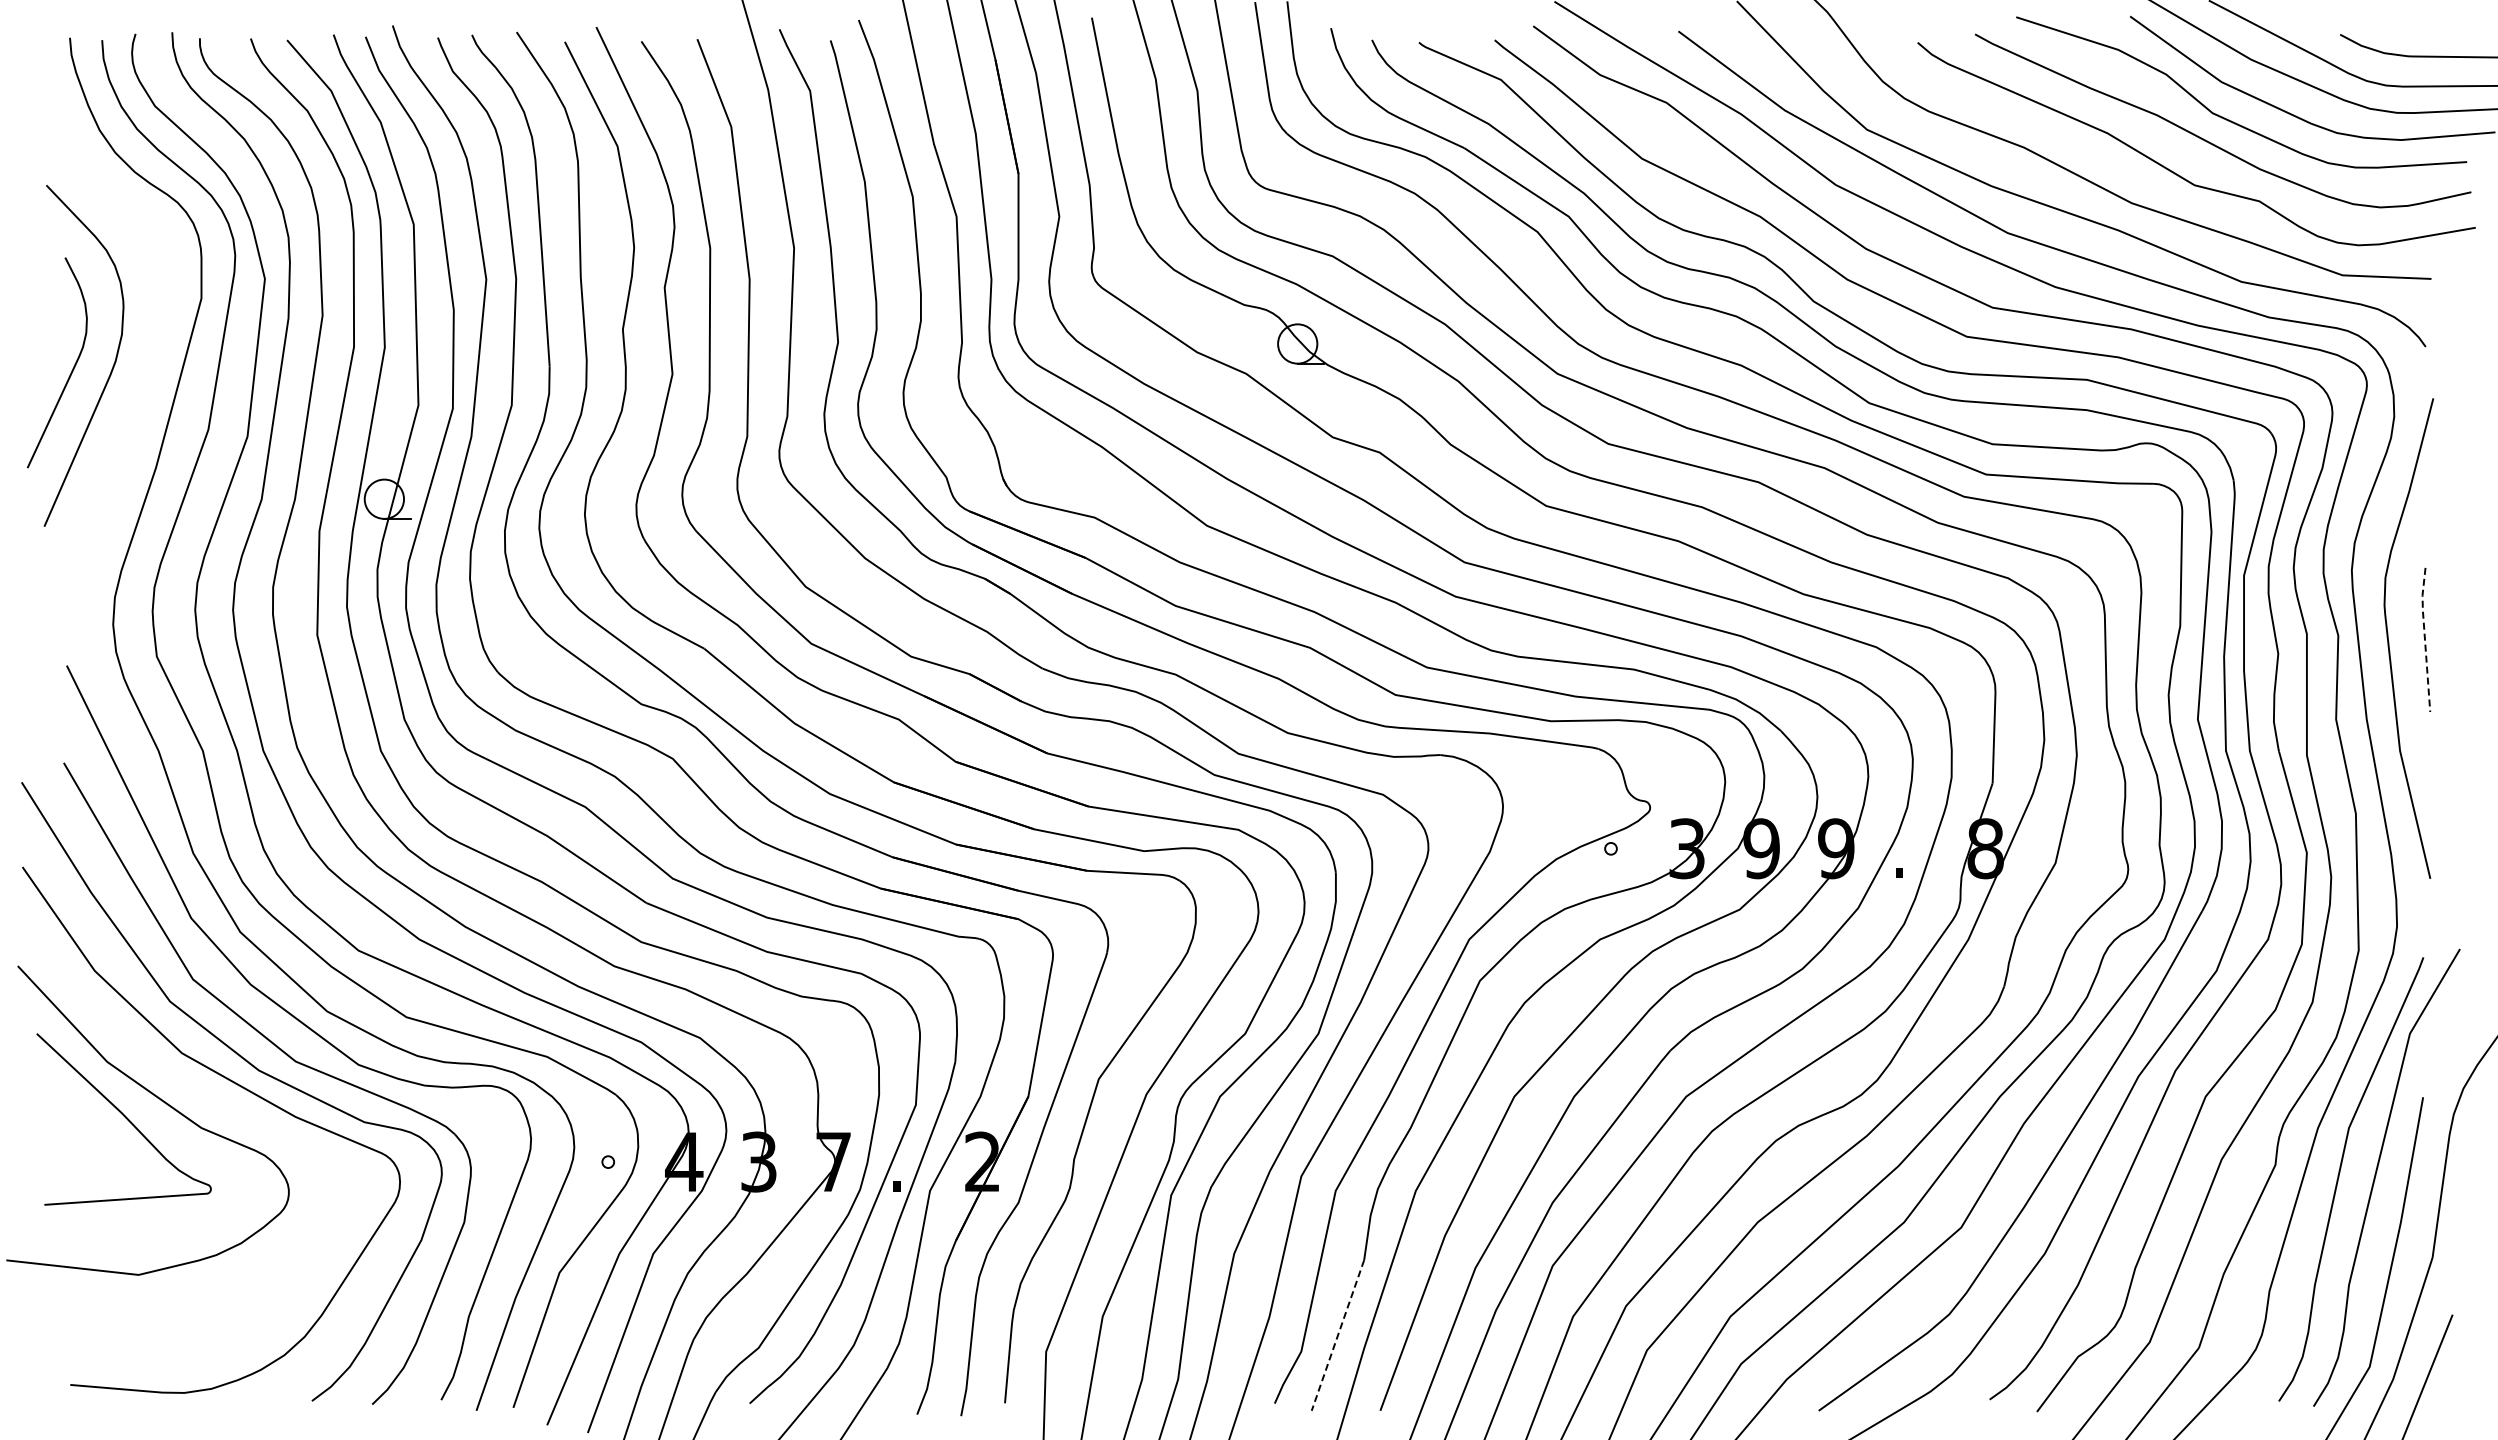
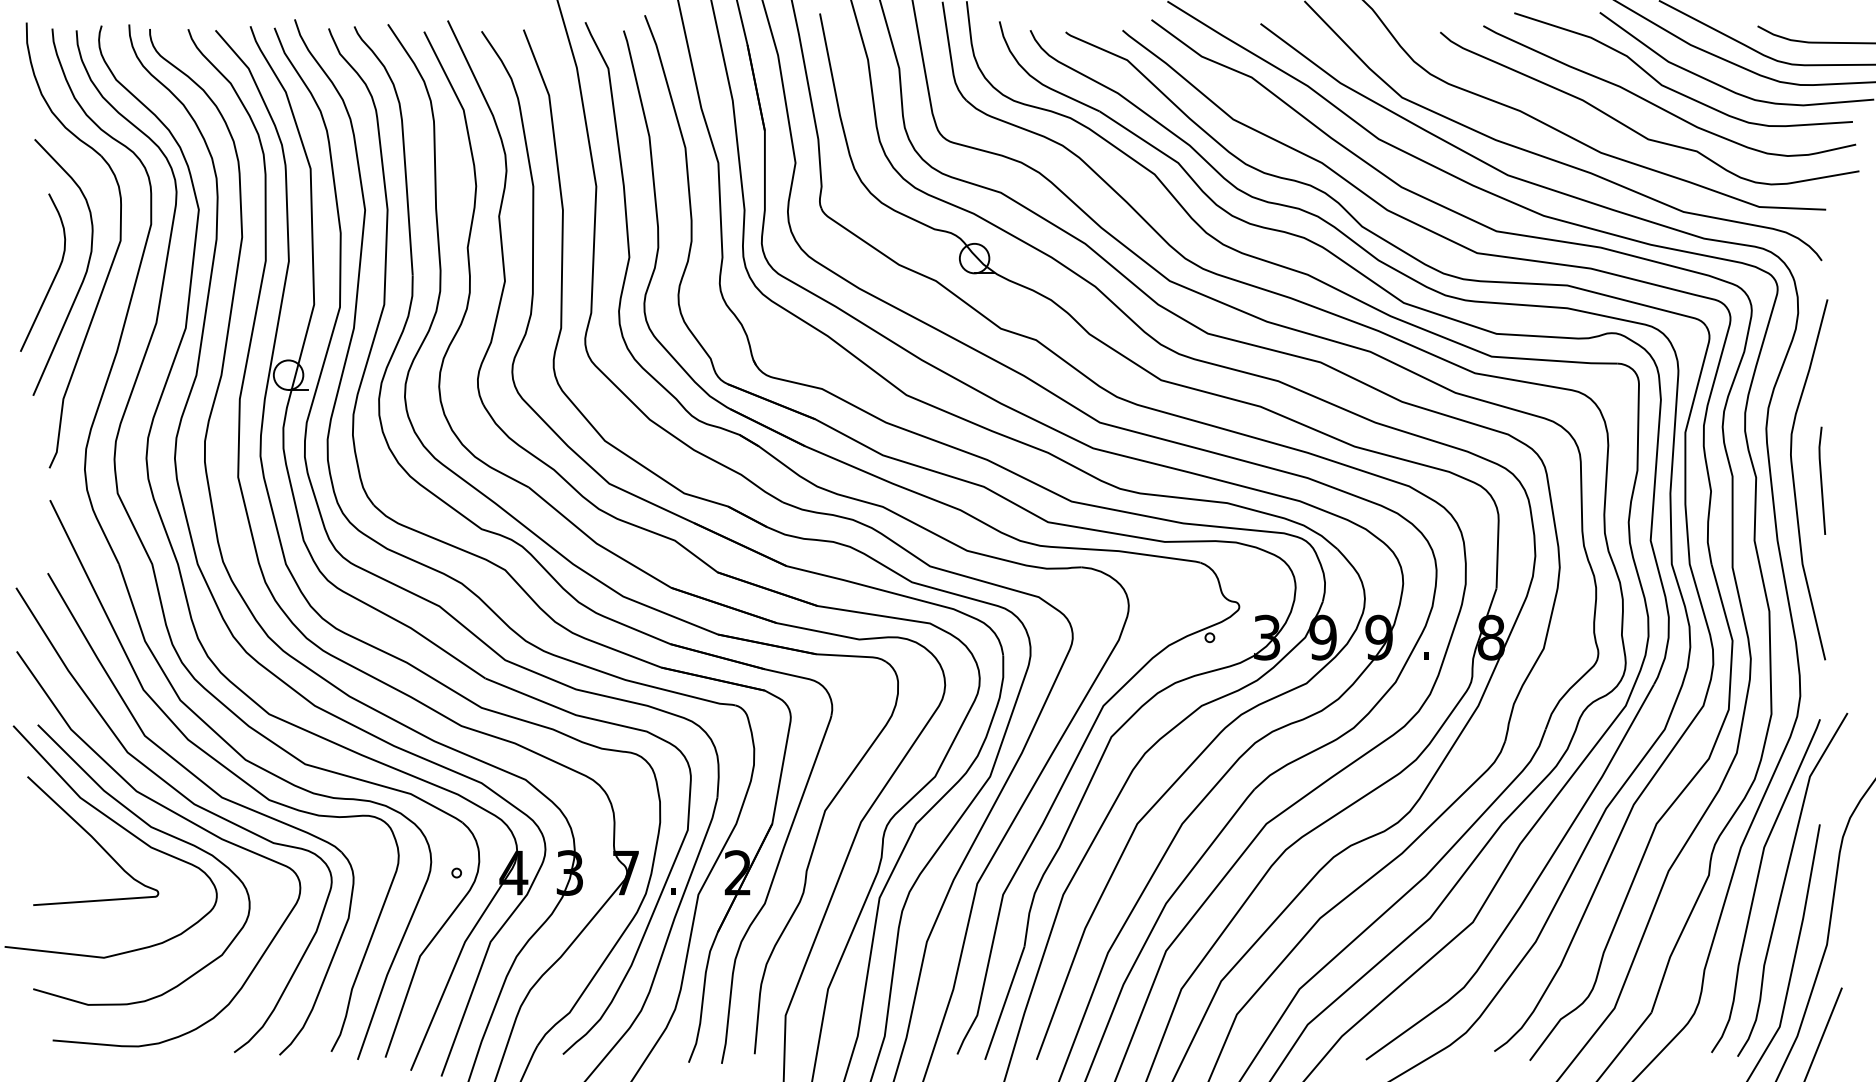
part: (151, 342) -> (113, 257), added
line: (2424, 638) -> (1820, 479), dashed -> solid
curve: (211, 1106) -> (158, 831), added
line: (1337, 1335) -> (1004, 1003), dashed -> solid

